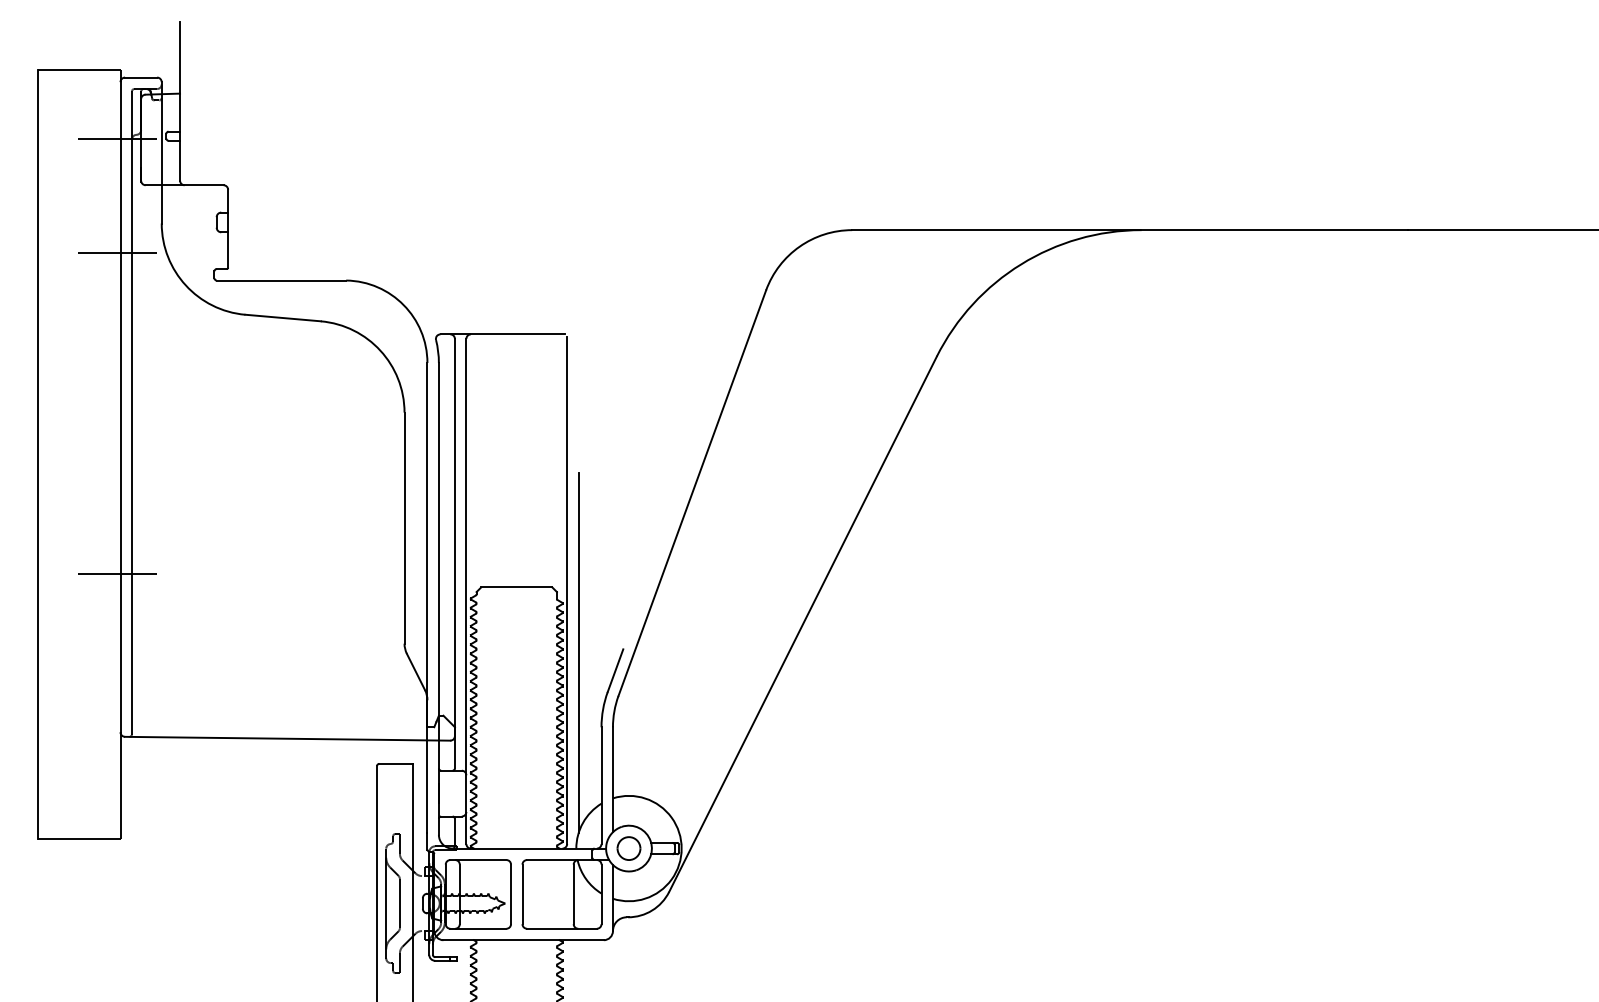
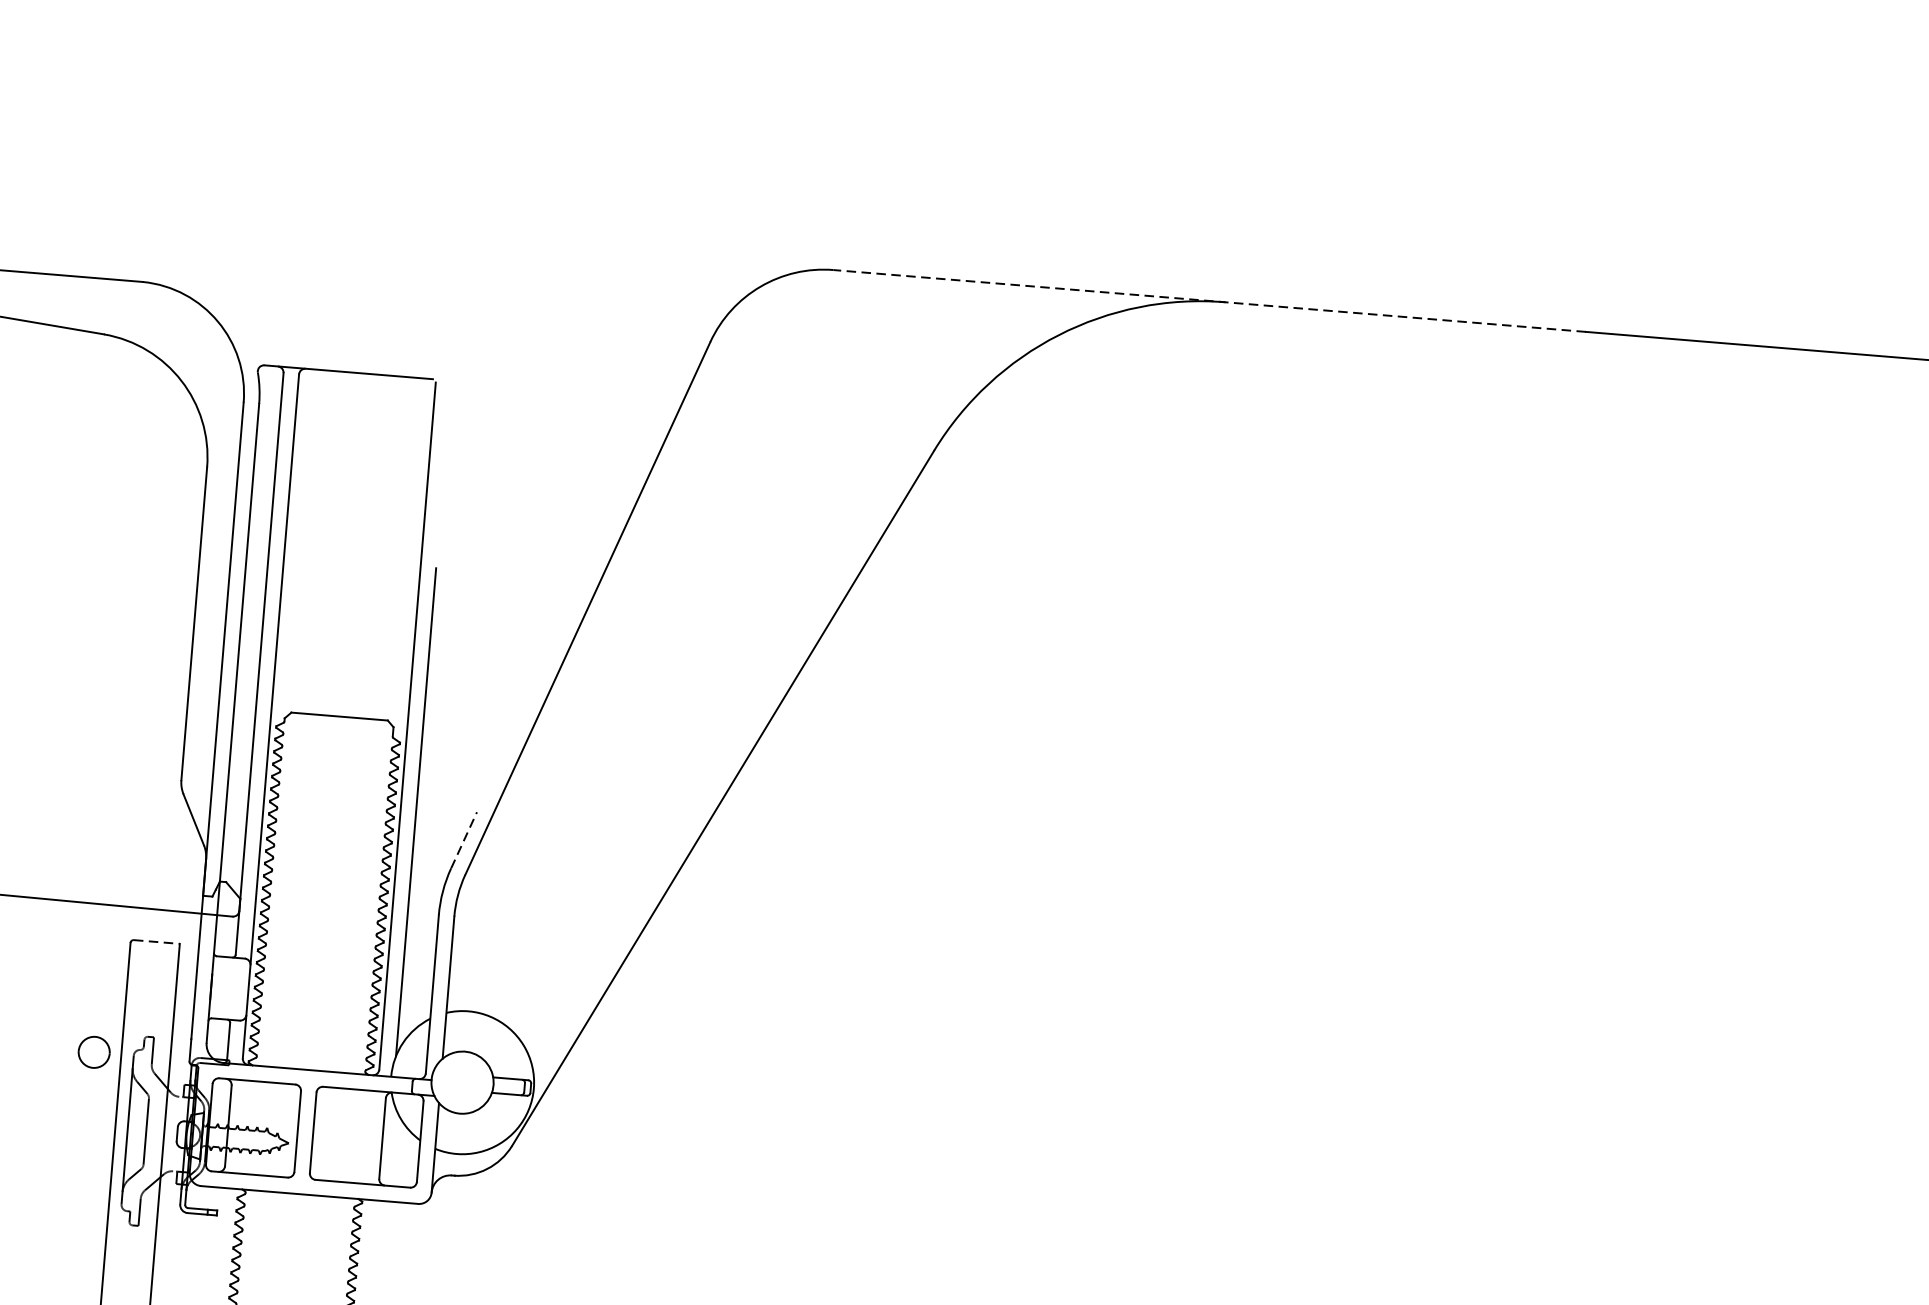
line: (1129, 230) -> (1209, 301), solid -> dashed
line: (615, 670) -> (464, 840), solid -> dashed
line: (396, 763) -> (157, 941), solid -> dashed
part: (628, 848) -> (93, 1052), moved

